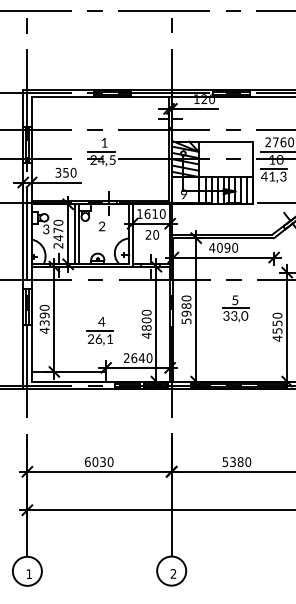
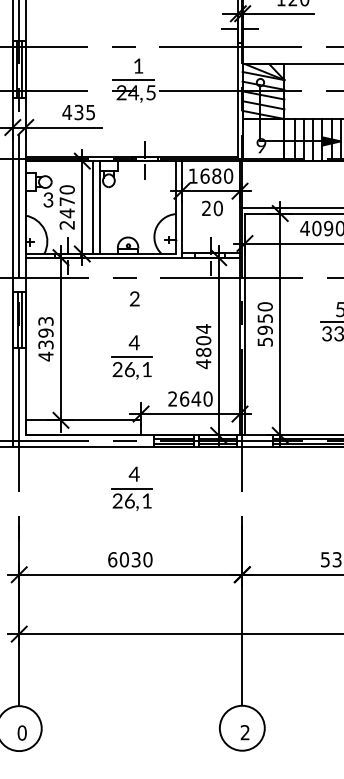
text: (65, 172) -> (78, 112), 350 -> 435
text: (155, 213) -> (217, 175), 1610 -> 1680
text: (102, 226) -> (135, 299), moved
text: (186, 305) -> (265, 317), 5980 -> 5950
text: (44, 307) -> (45, 320), 4390 -> 4393
text: (146, 312) -> (203, 328), 4800 -> 4804
part: (99, 416) -> (130, 489), added
text: (29, 574) -> (22, 733), 1 -> 0

